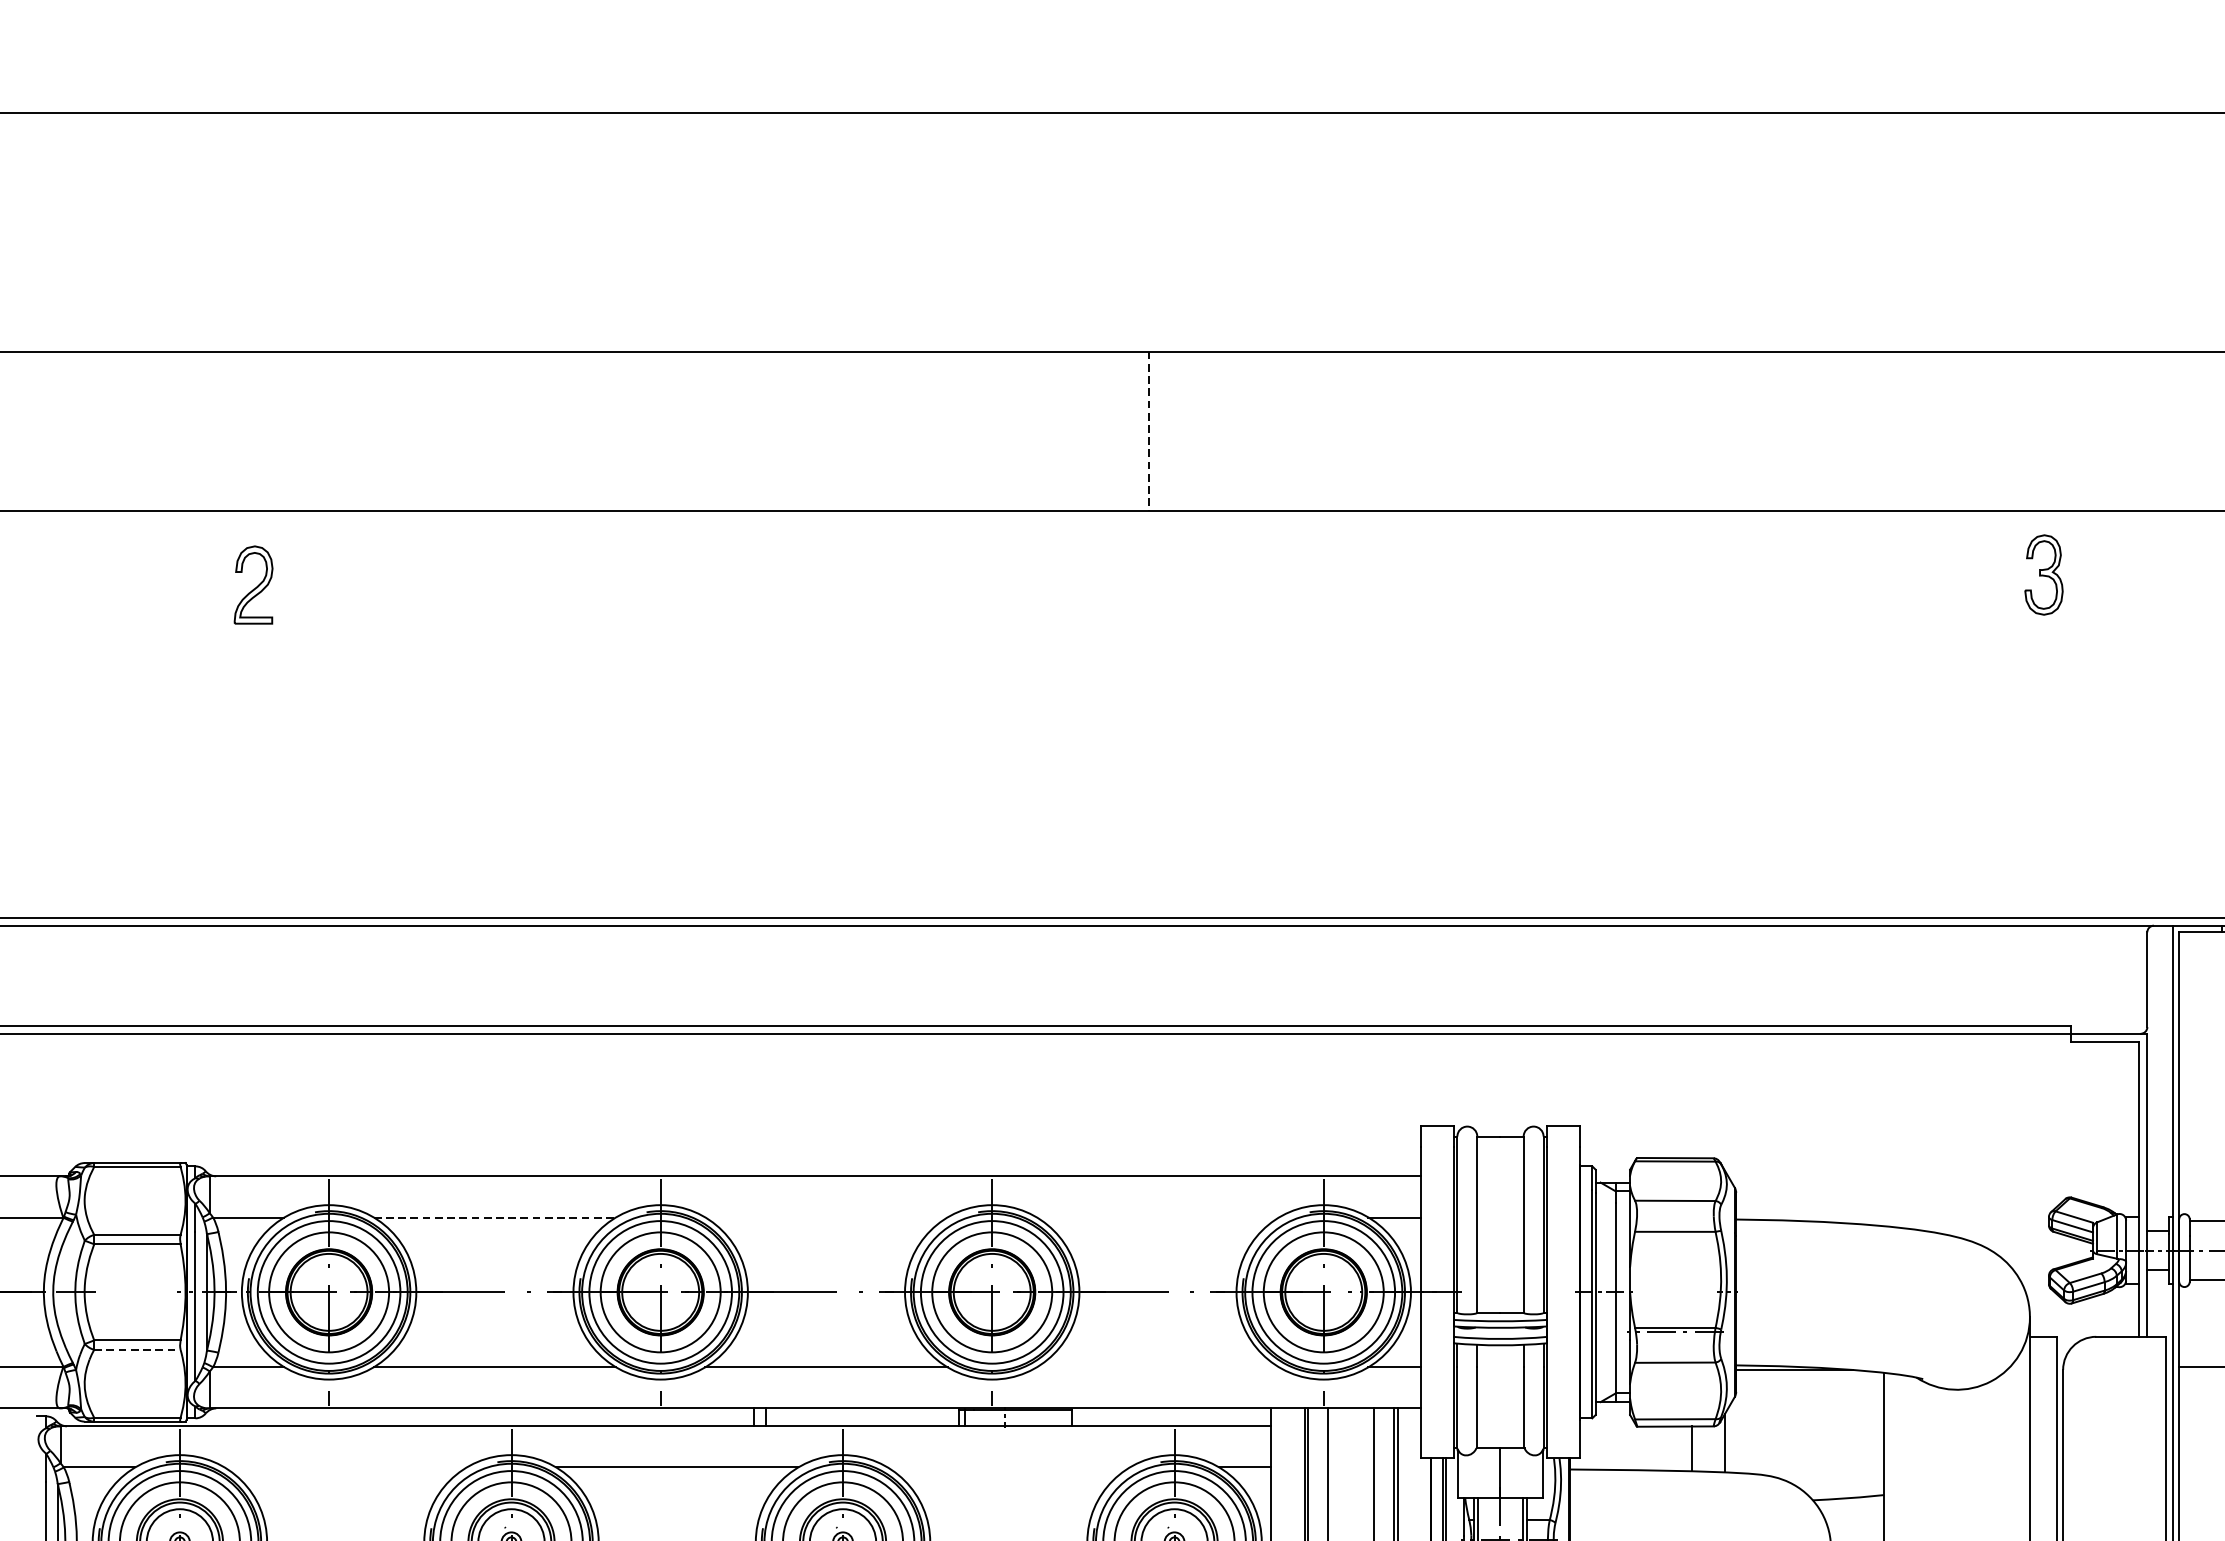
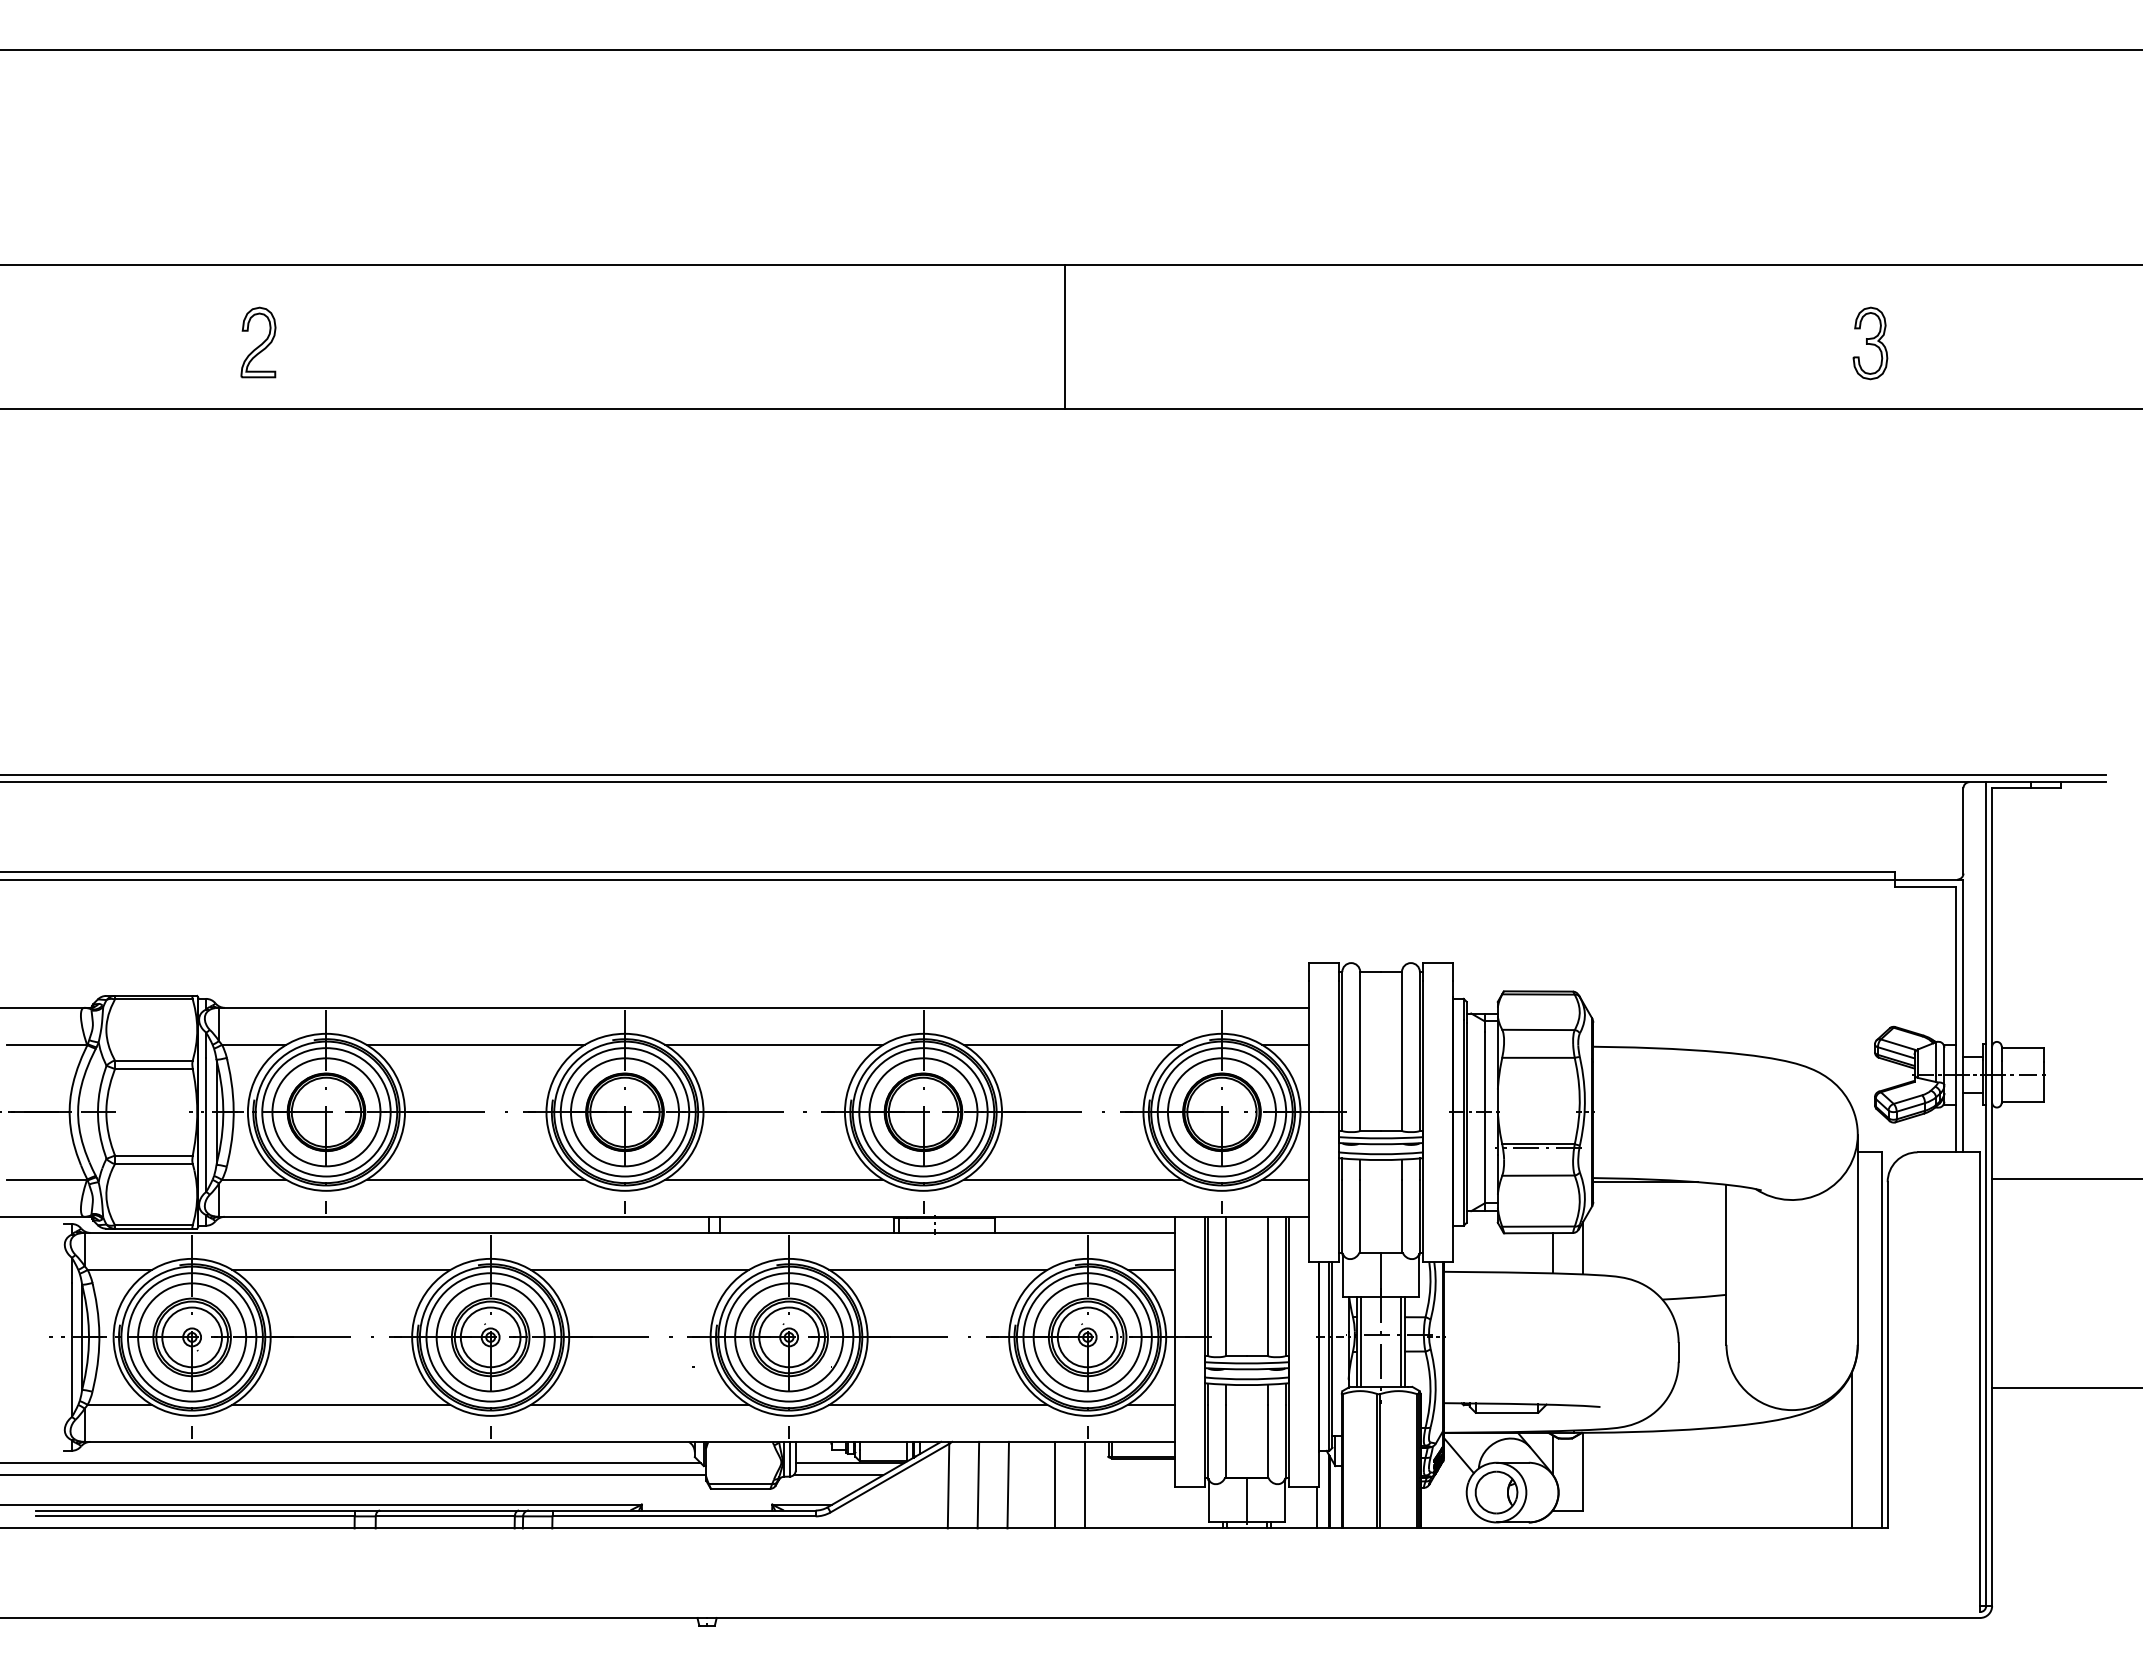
line: (1148, 431) -> (1064, 337), dashed -> solid
part: (2044, 575) -> (1870, 343), moved
part: (253, 585) -> (258, 342), moved
line: (495, 1217) -> (476, 1044), dashed -> solid
line: (826, 1217) -> (774, 1044), added
line: (1157, 1217) -> (1072, 1044), added
line: (136, 1350) -> (153, 1164), dashed -> solid
line: (1157, 1366) -> (1072, 1179), added
line: (345, 1466) -> (341, 1269), added
line: (1008, 1466) -> (938, 1269), added

